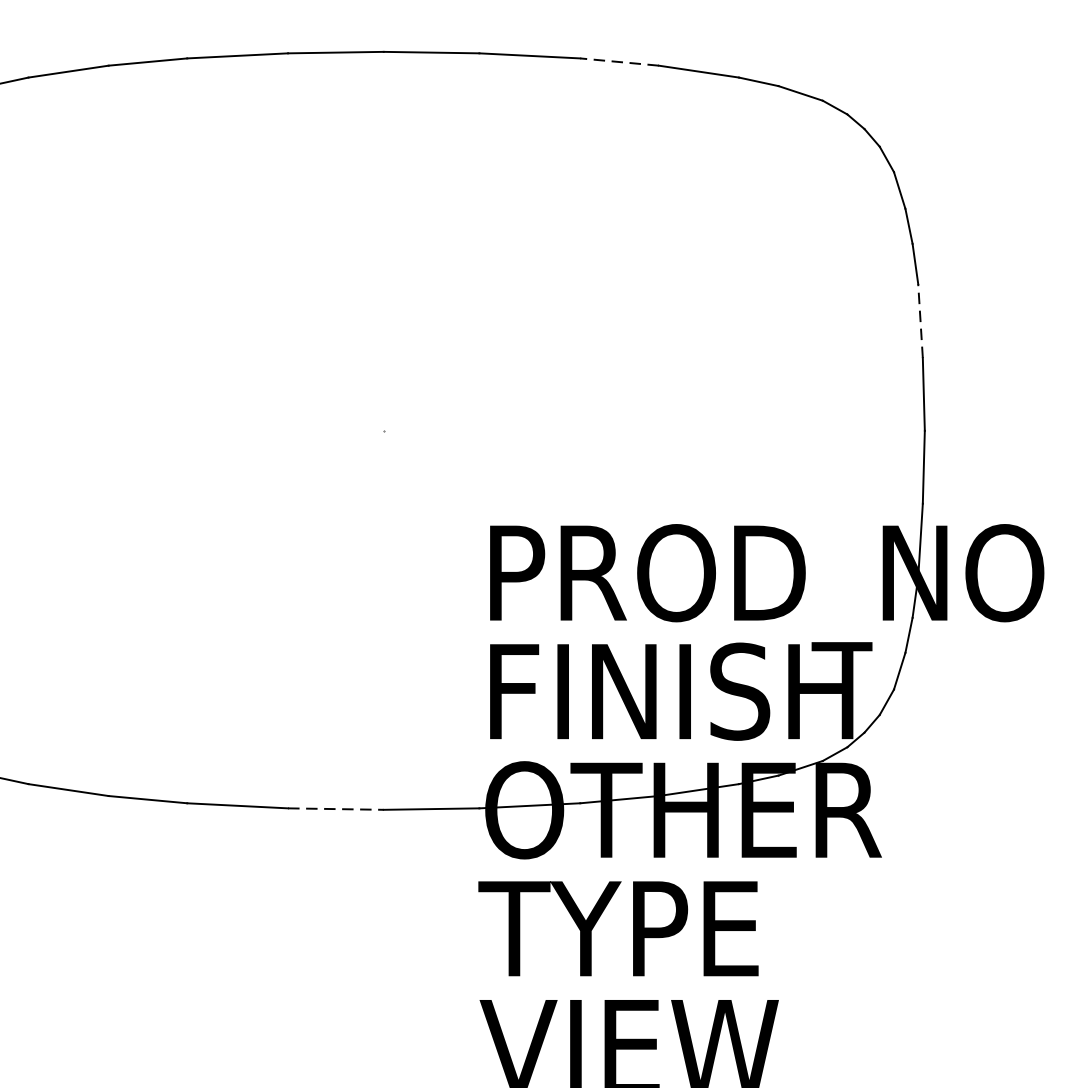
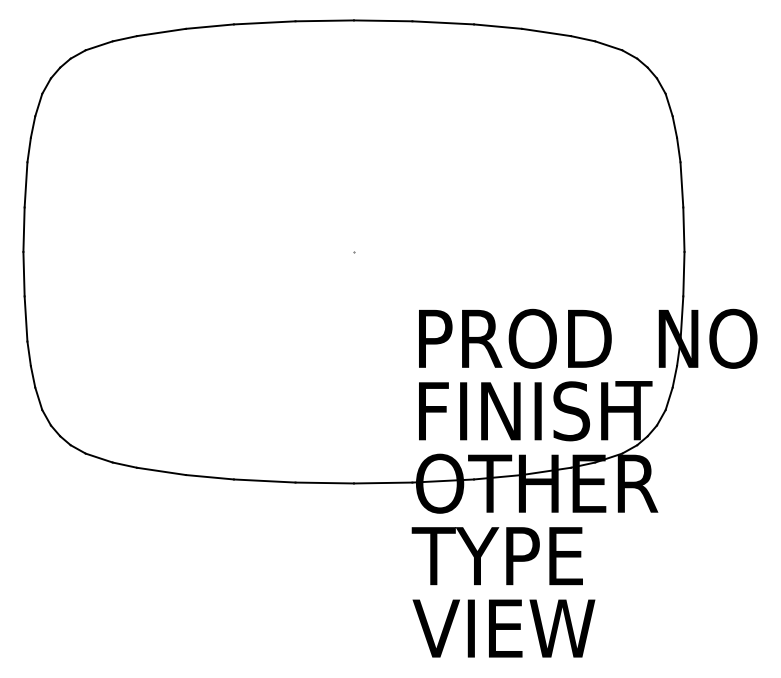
line: (618, 61) -> (497, 26), dashed -> solid
line: (919, 320) -> (681, 184), dashed -> solid
line: (337, 809) -> (325, 483), dashed -> solid

